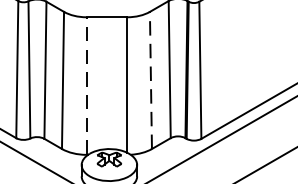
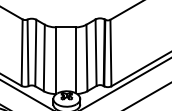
line: (149, 79) -> (86, 57), dashed -> solid
line: (86, 85) -> (55, 60), dashed -> solid

